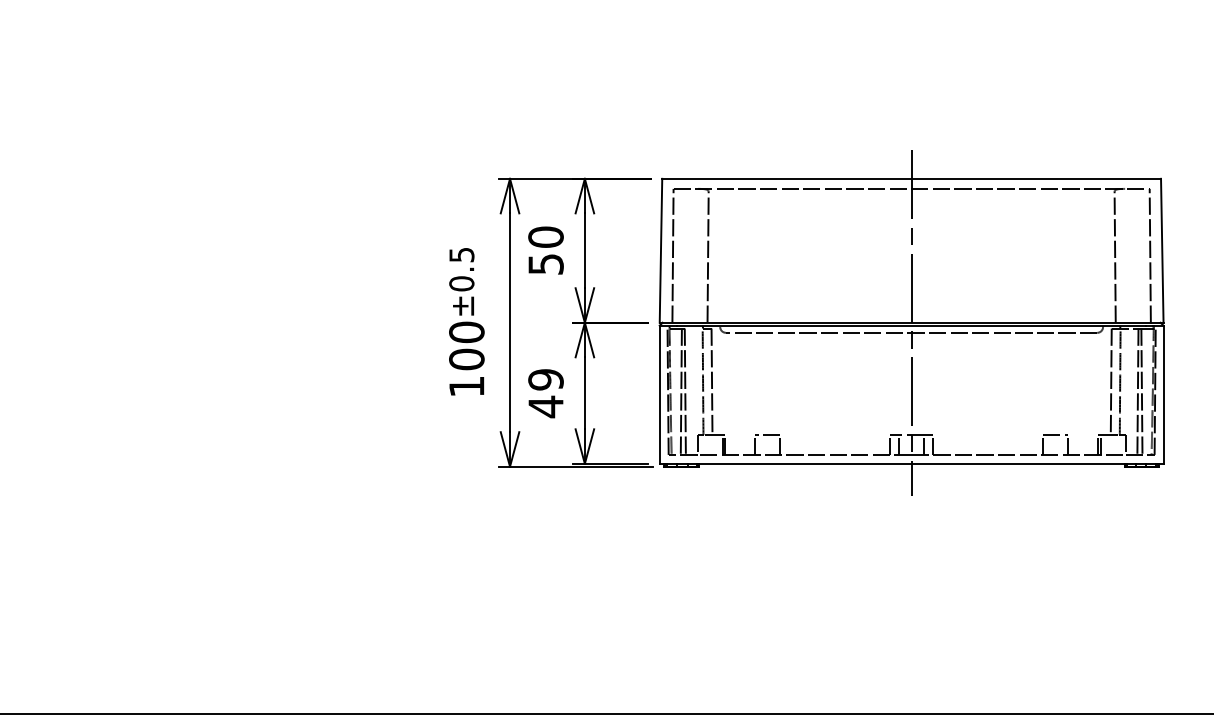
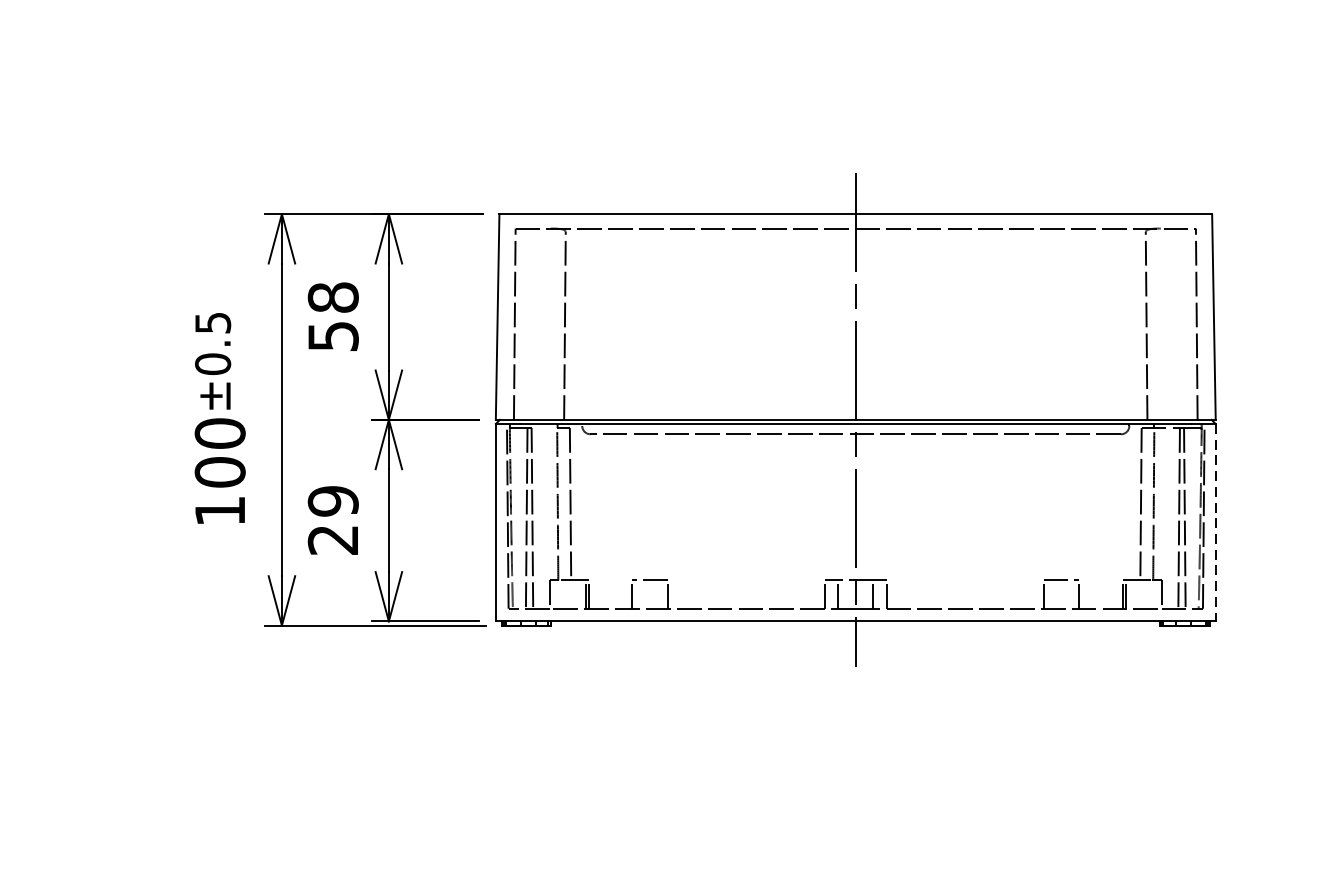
text: (545, 236) -> (332, 296), 50 -> 58
line: (1163, 395) -> (1215, 523), solid -> dashed
text: (545, 406) -> (332, 539), 49 -> 29

